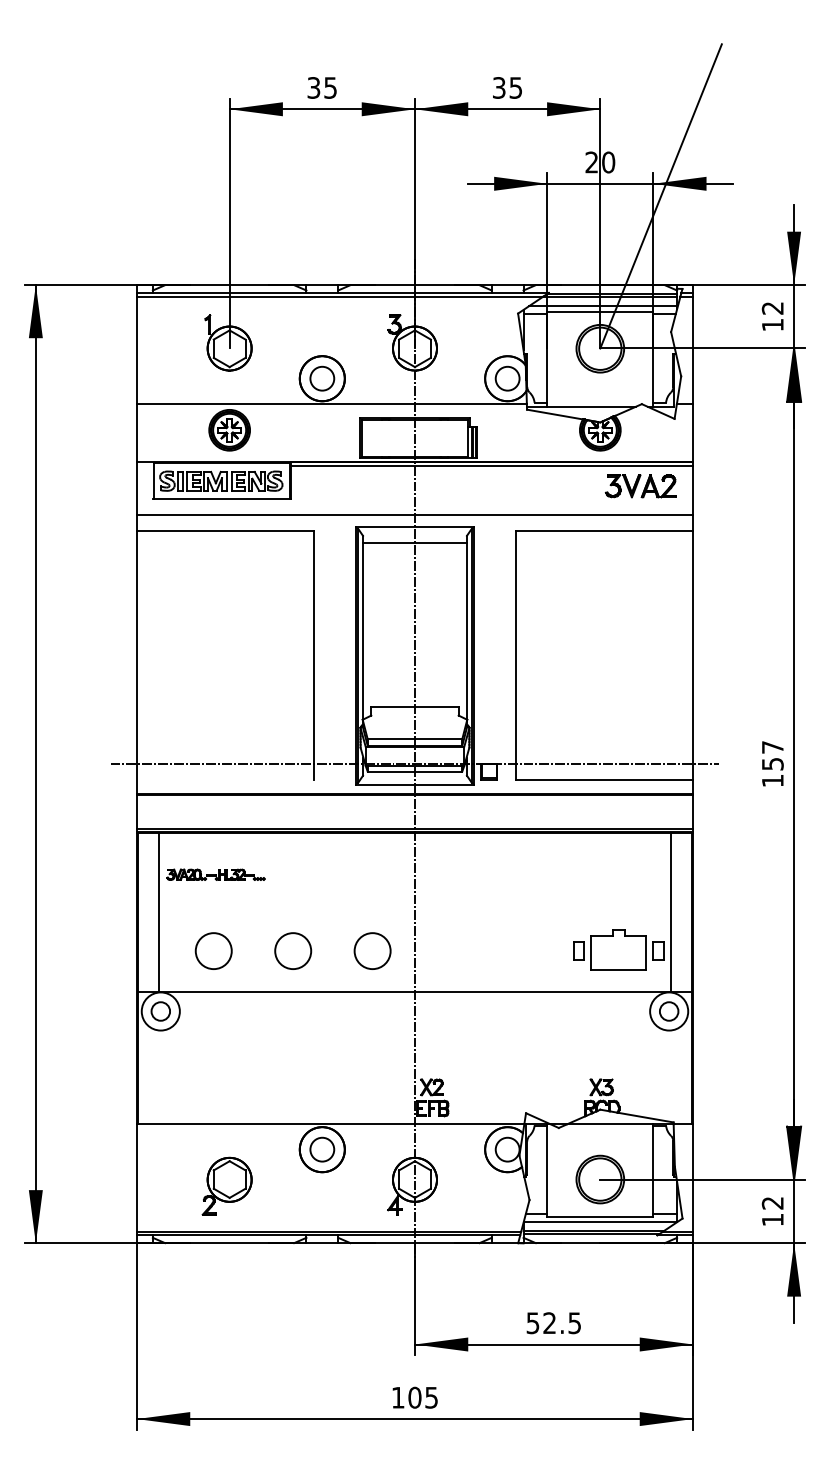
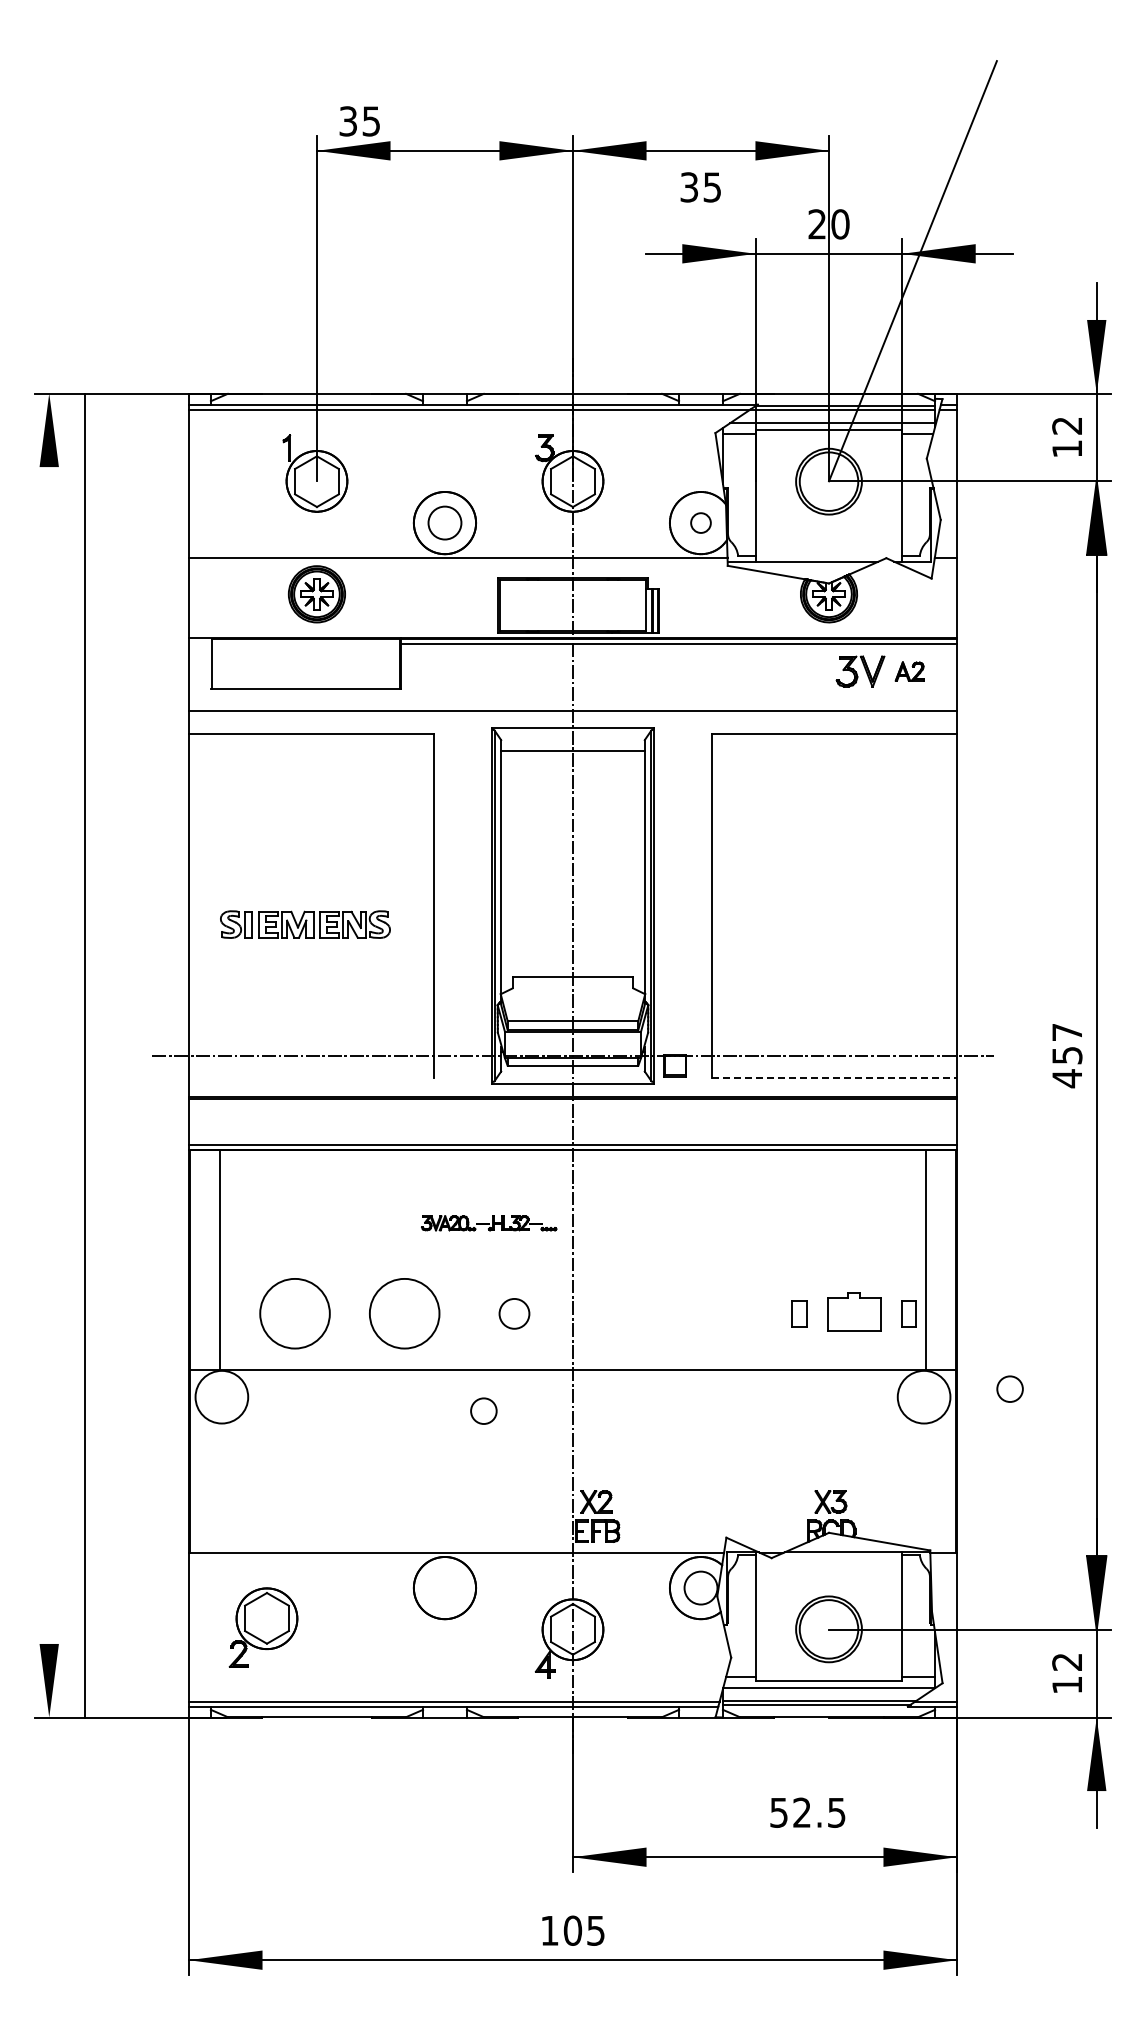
text: (321, 88) -> (359, 121), moved
text: (507, 88) -> (700, 187), moved
circle: (507, 378) -> (700, 522), size x0.6
part: (221, 481) -> (305, 924), moved
part: (658, 486) -> (909, 671), size x0.6
line: (36, 764) -> (85, 1055), moved
line: (604, 780) -> (834, 1077), solid -> dashed
text: (772, 780) -> (1066, 1078), 157 -> 457
part: (216, 874) -> (489, 1223), moved
part: (618, 949) -> (853, 1311), size x0.7
circle: (213, 950) -> (294, 1313), size x1.4
circle: (293, 950) -> (404, 1313), size x1.4
circle: (372, 950) -> (514, 1313), size x0.6
circle: (160, 1010) -> (483, 1410), moved
circle: (668, 1010) -> (1009, 1388), moved
circle: (321, 1149) -> (444, 1587), removed
part: (227, 1186) -> (263, 1627), moved
text: (553, 1322) -> (807, 1812), moved

